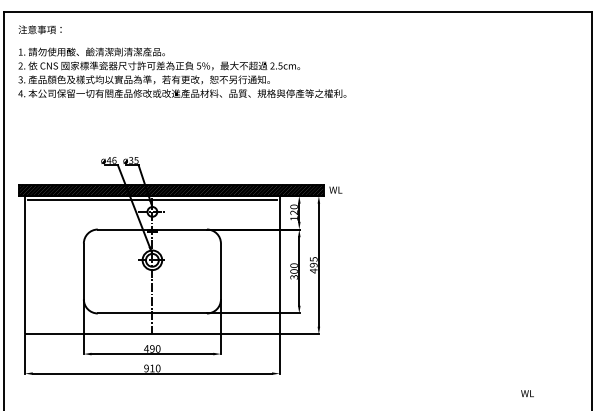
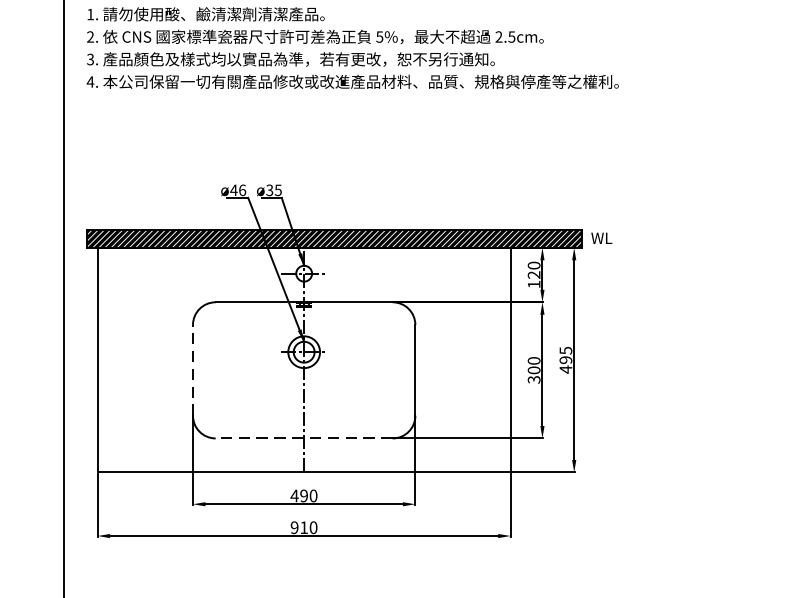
line: (151, 200) -> (302, 255), removed
line: (83, 271) -> (192, 370), solid -> dashed
line: (152, 313) -> (304, 438), solid -> dashed

